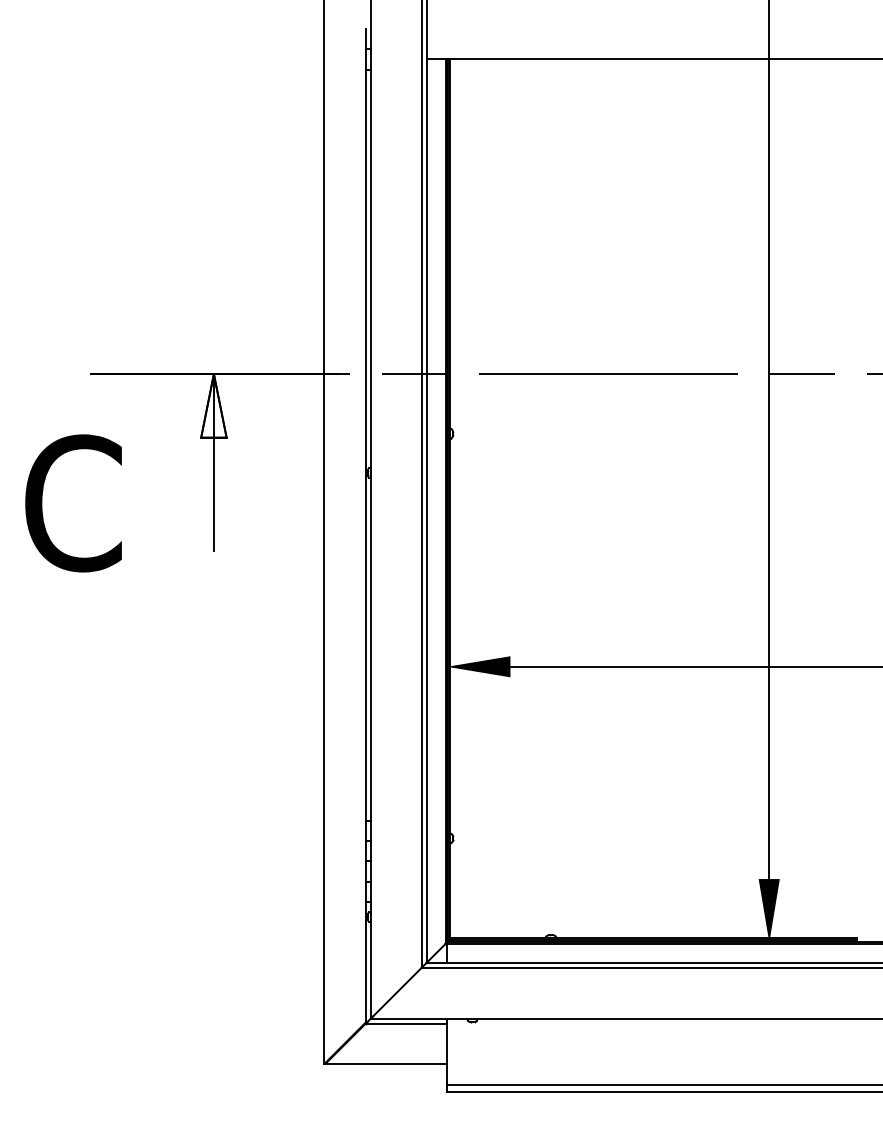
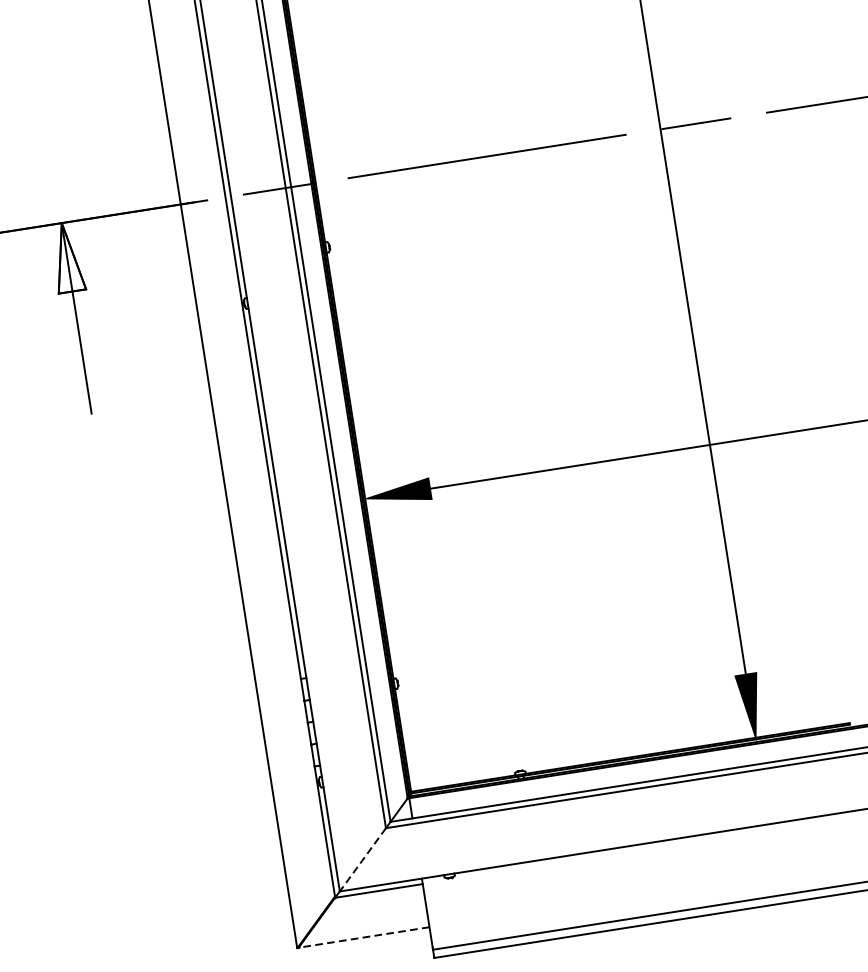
line: (397, 992) -> (364, 858), solid -> dashed
line: (386, 1063) -> (364, 937), solid -> dashed

